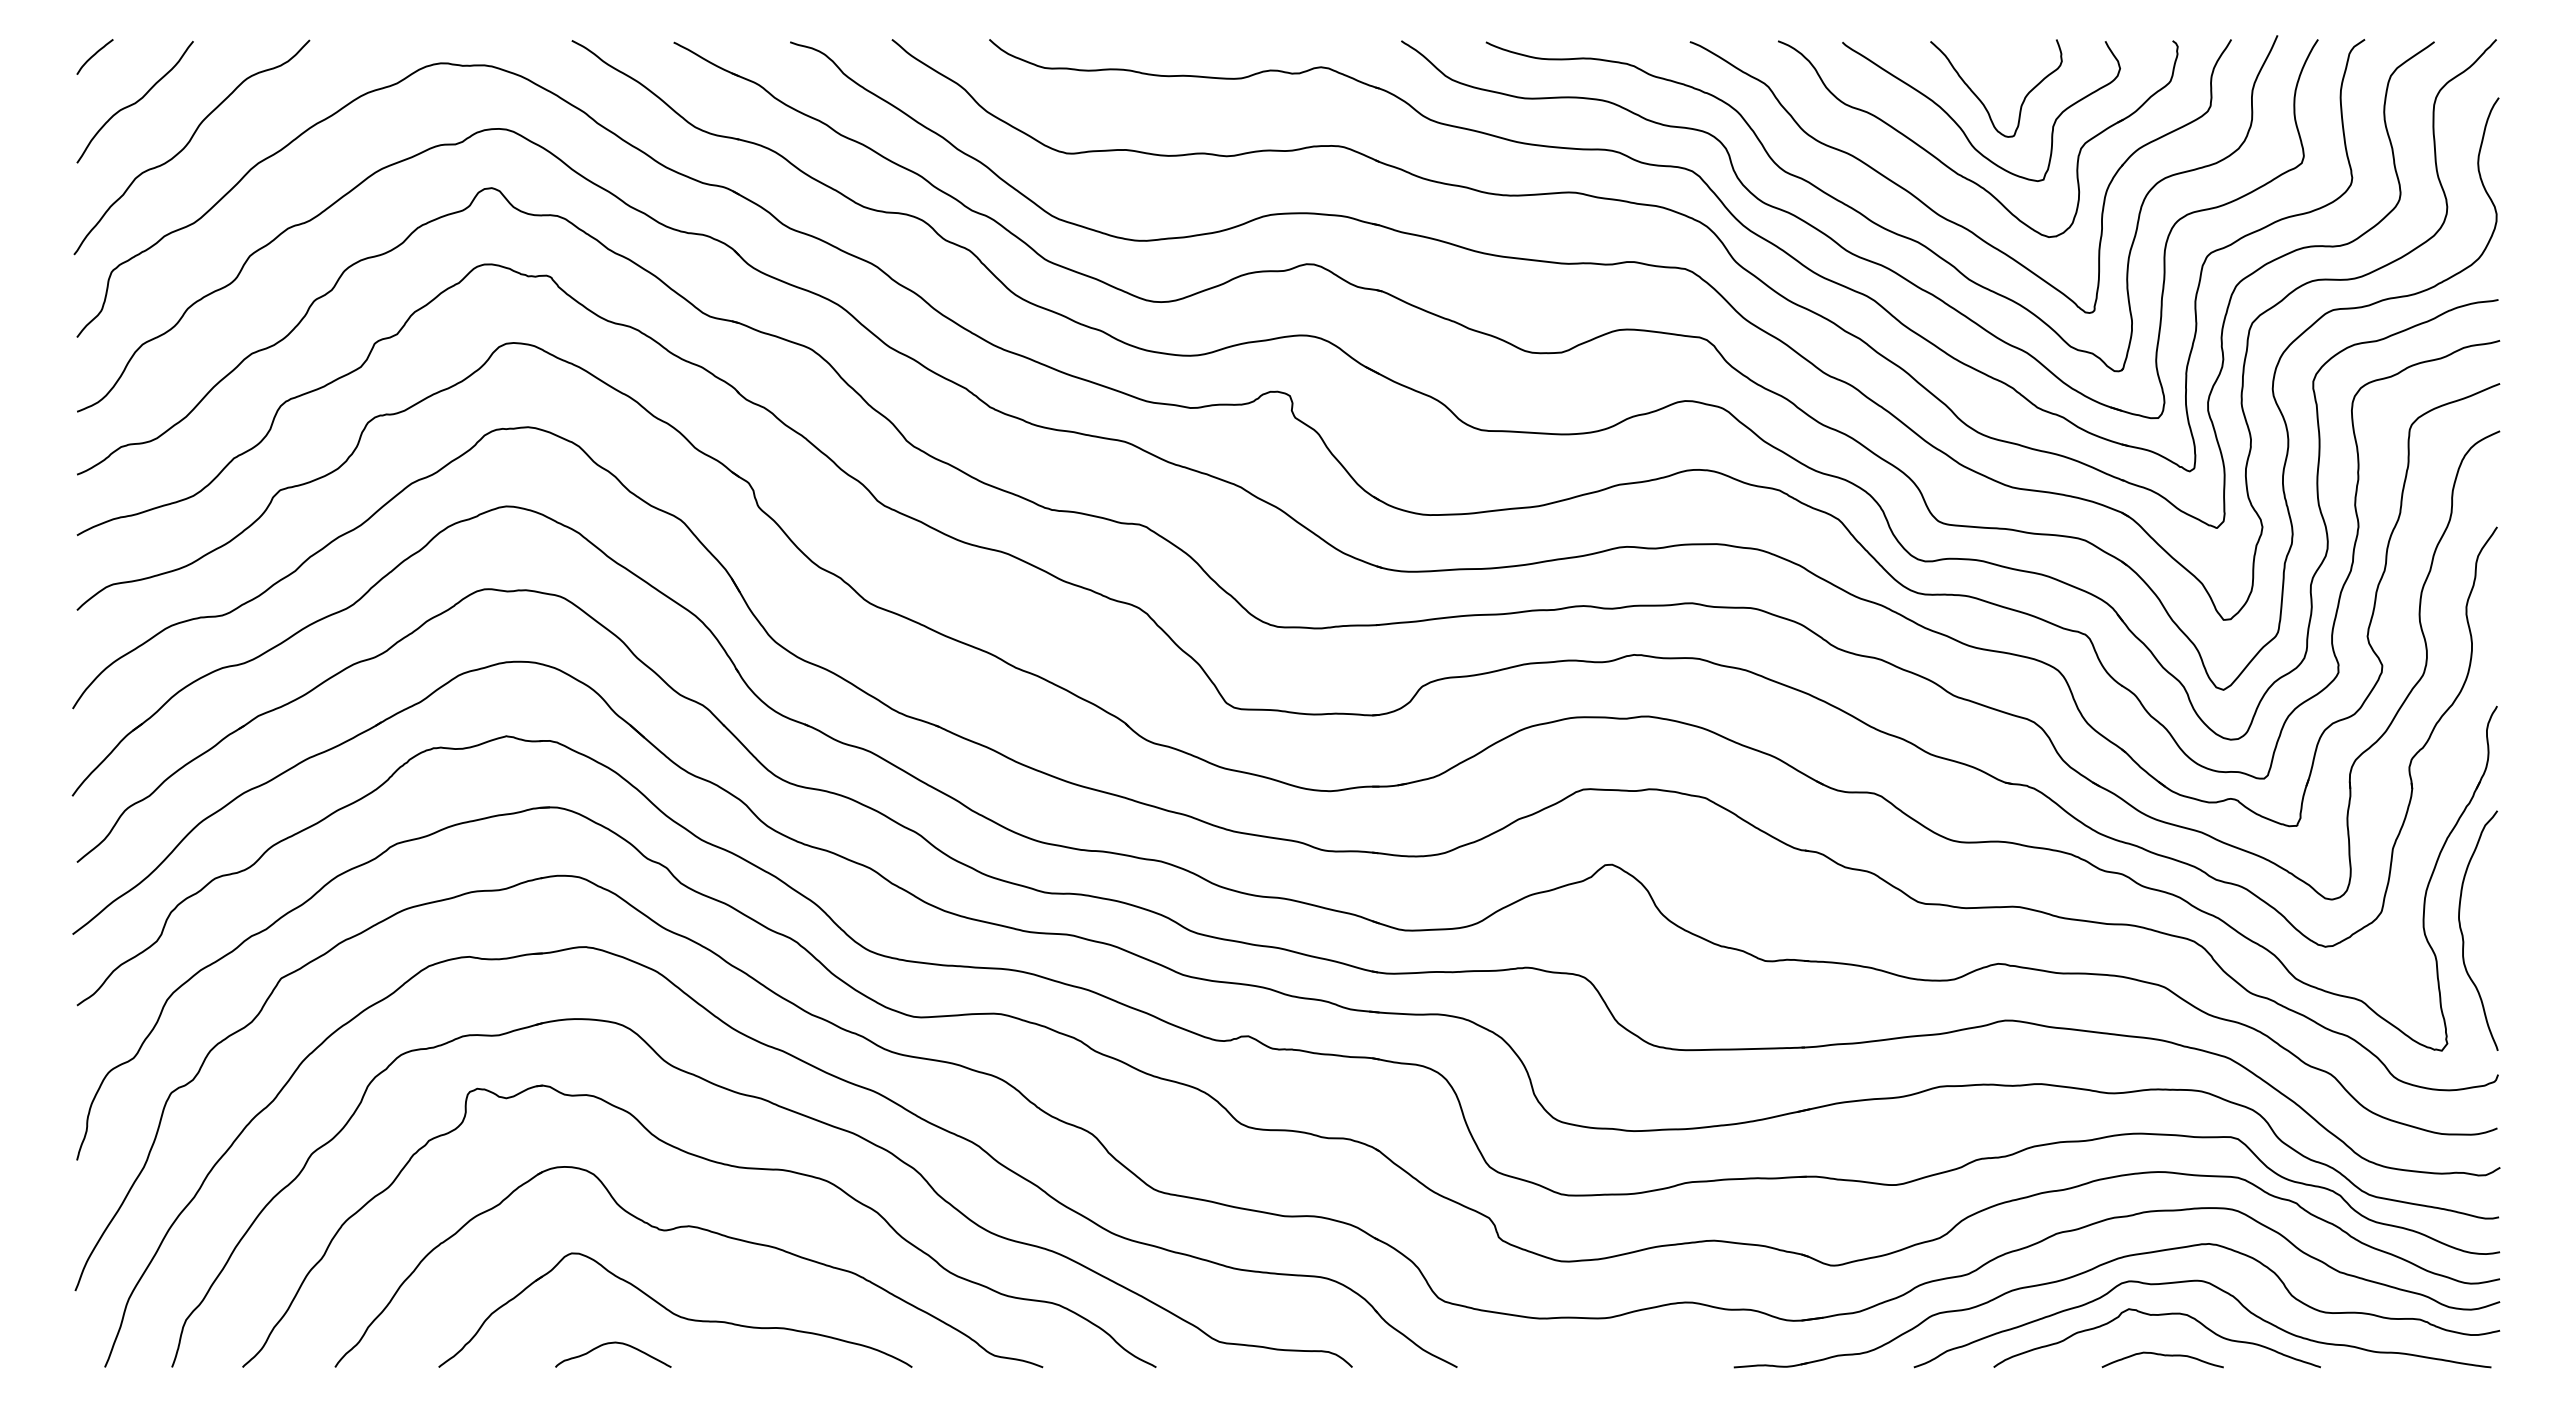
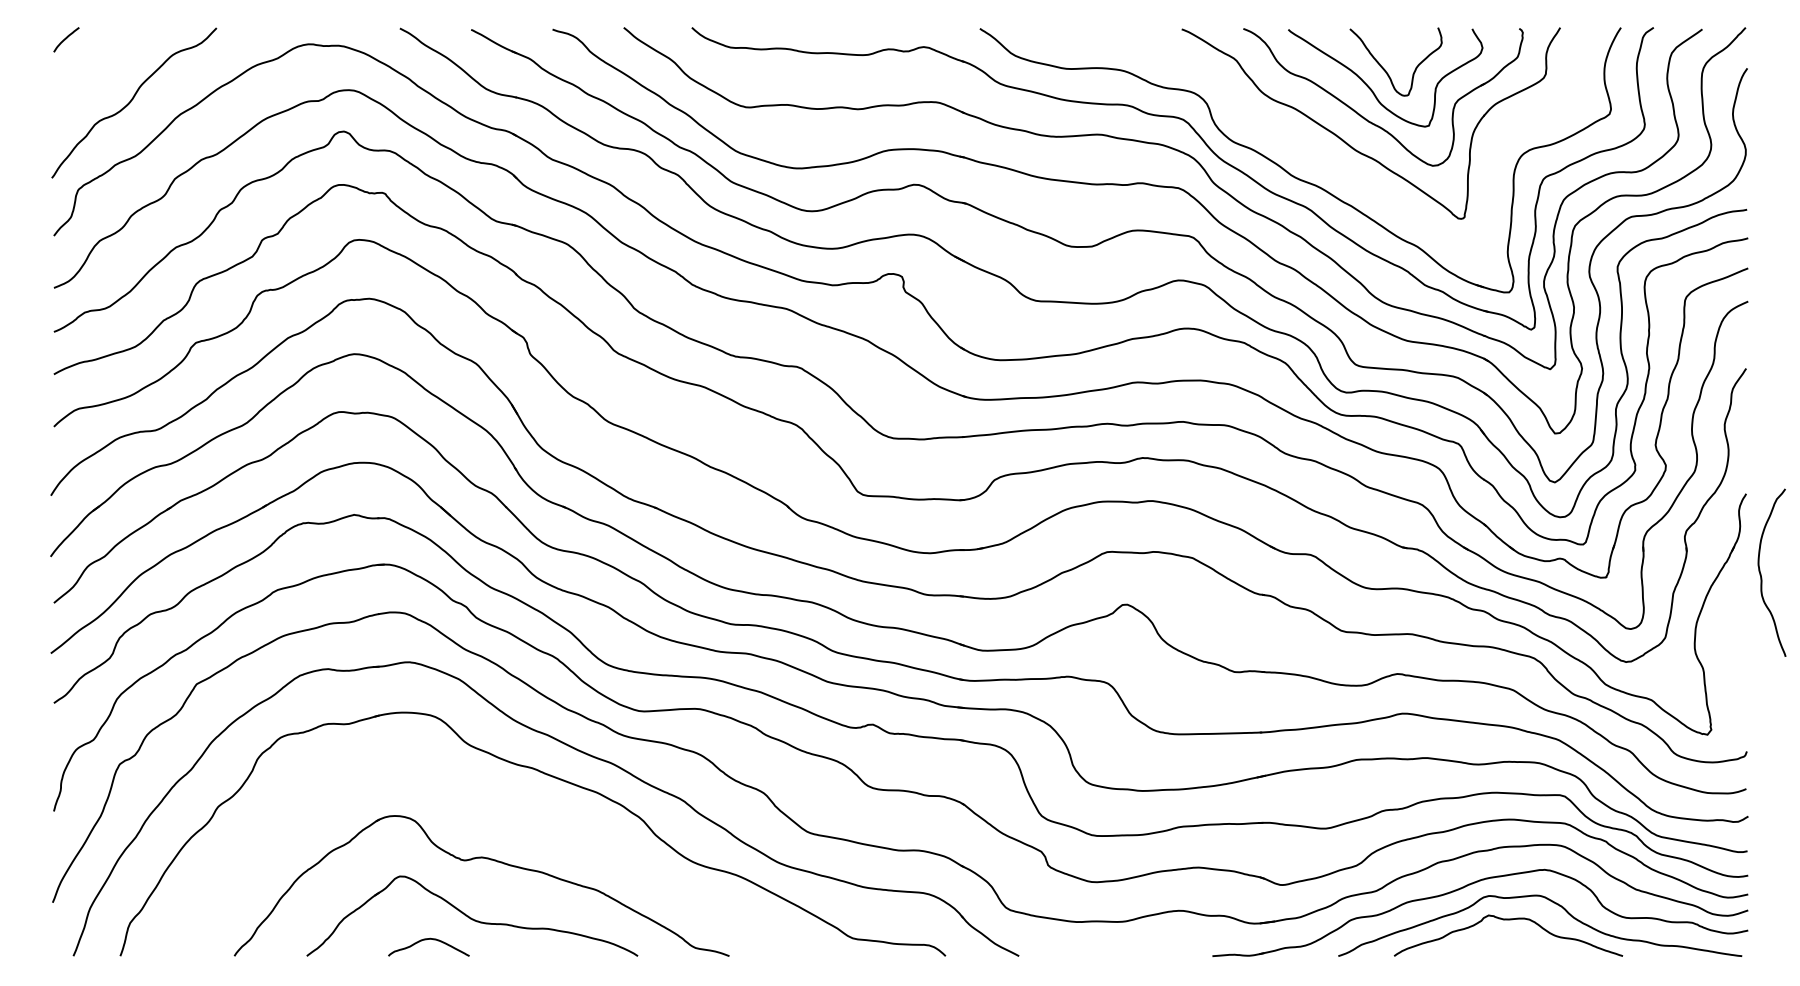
curve: (135, 102) -> (94, 71), removed
part: (1874, 220) -> (1310, 154), removed
curve: (2463, 931) -> (1761, 573), moved
part: (714, 1163) -> (499, 813), removed
curve: (2162, 1356) -> (1512, 948), removed

